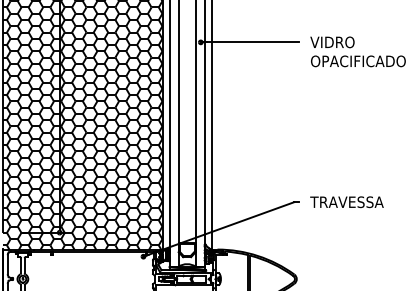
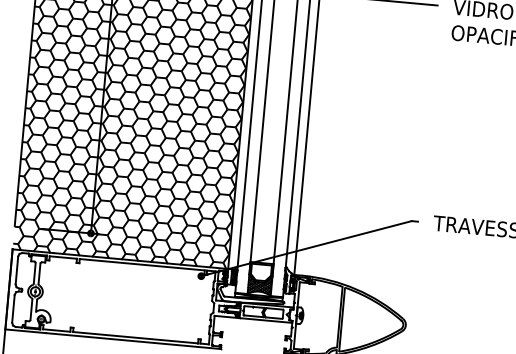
hatch: (186, 259) -> (259, 285), added

